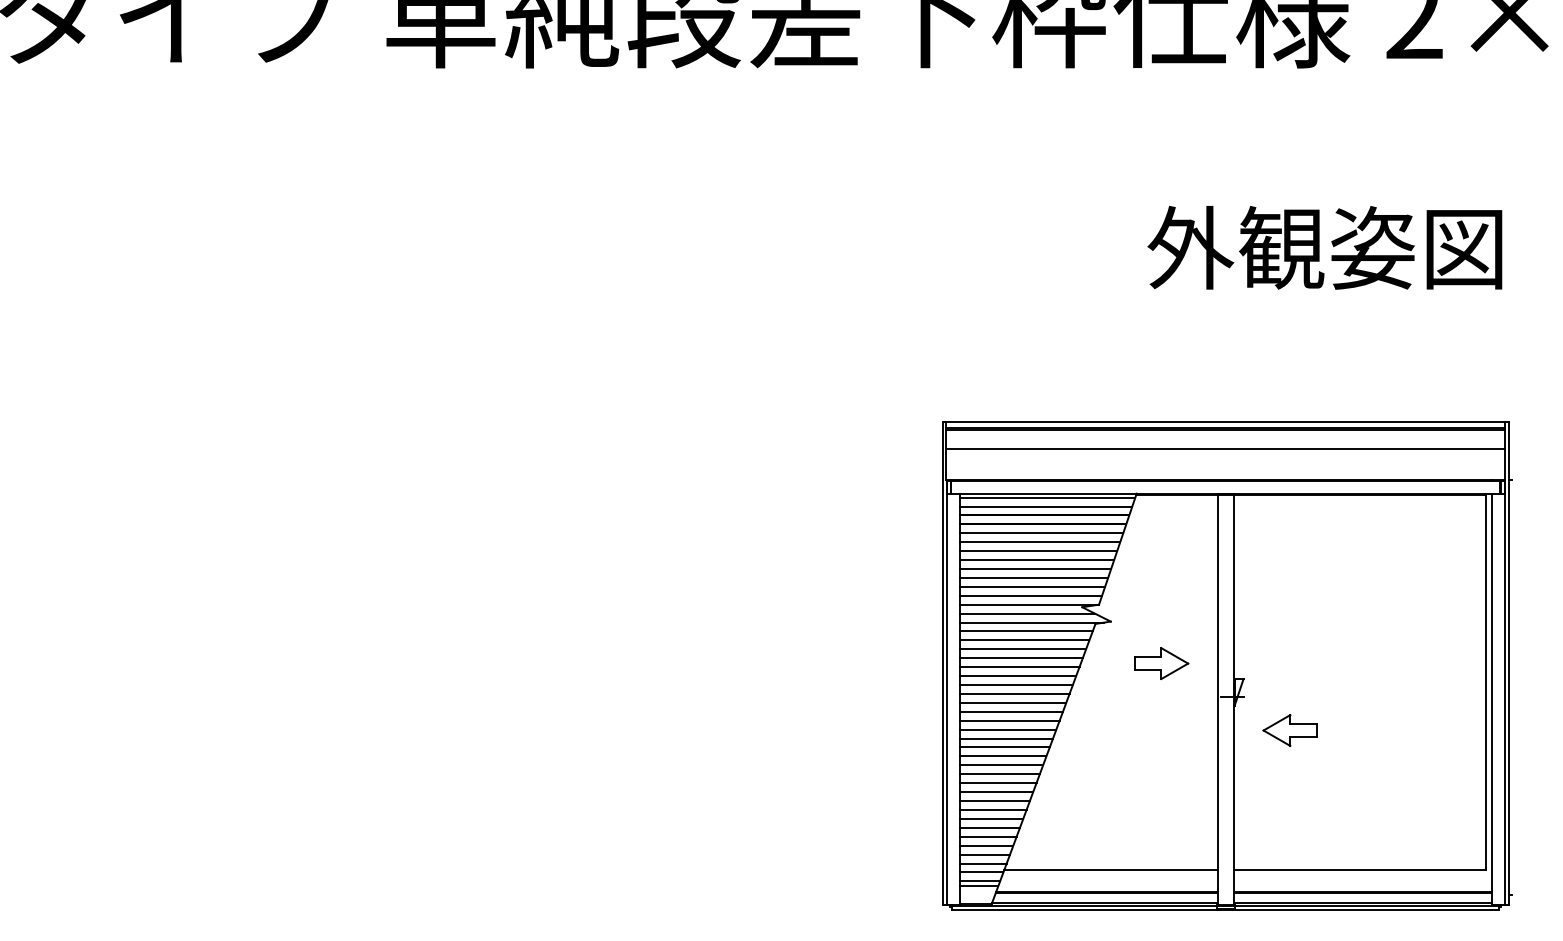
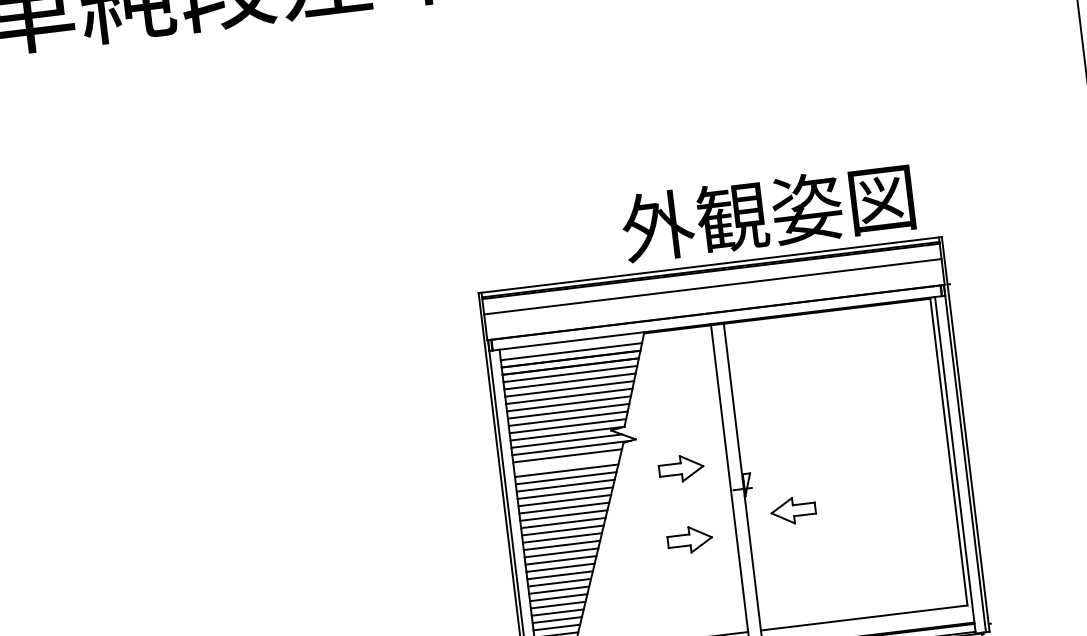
text: (1324, 247) -> (767, 212), moved
line: (1047, 497) -> (571, 344), removed
line: (1024, 640) -> (567, 463), removed
part: (1161, 750) -> (690, 539), added

